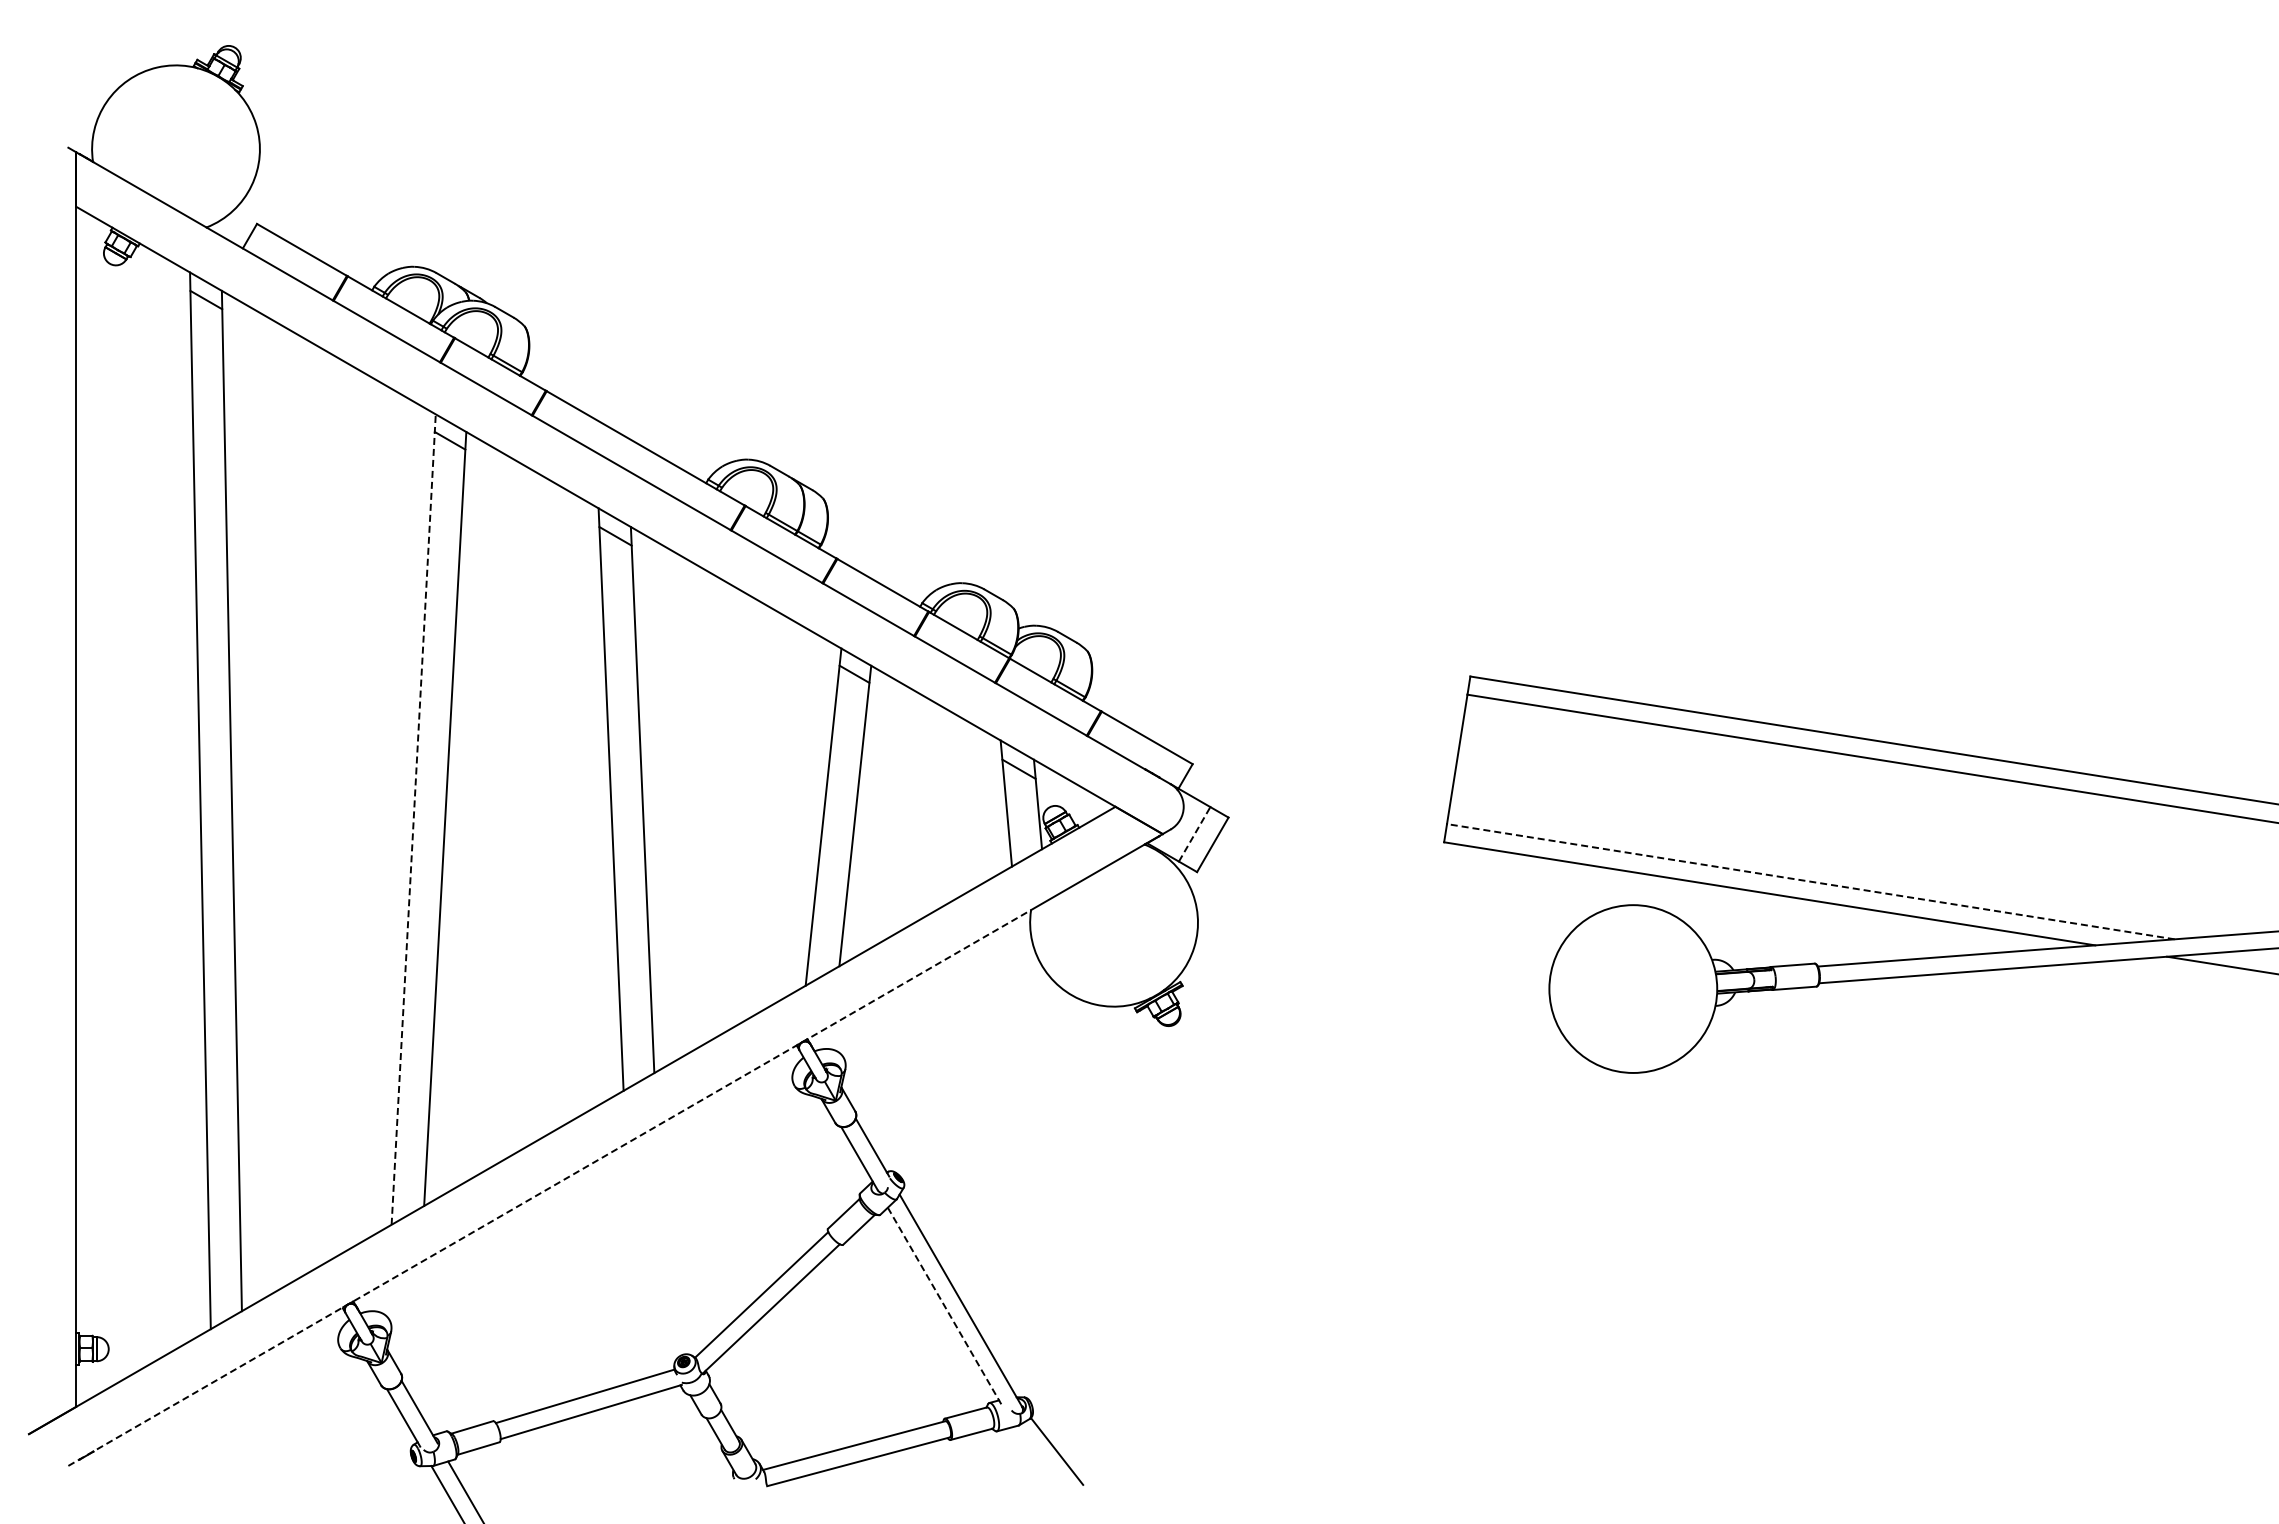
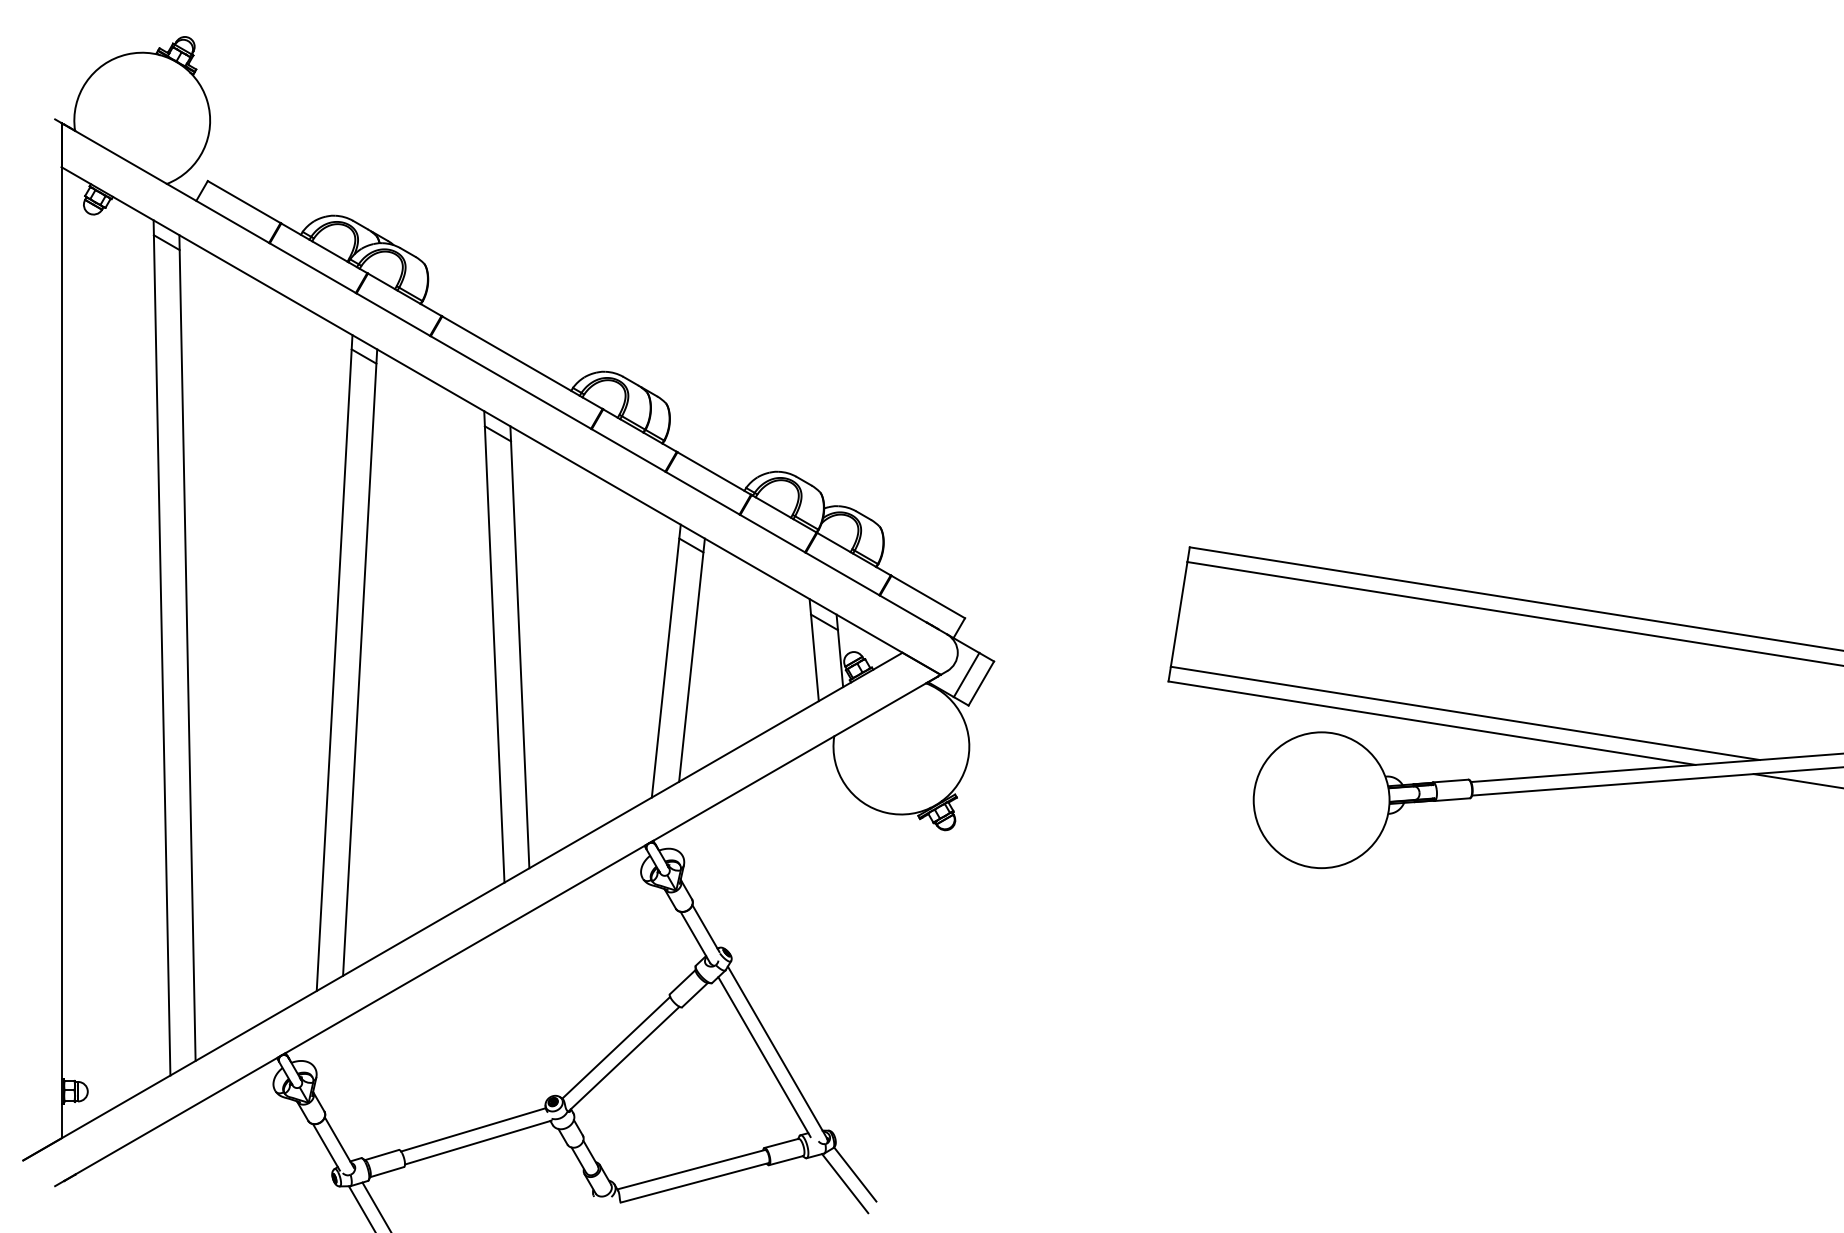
line: (413, 819) -> (334, 663), dashed -> solid
line: (1194, 833) -> (966, 674), dashed -> solid
line: (1810, 881) -> (1465, 713), dashed -> solid
line: (549, 1188) -> (444, 961), dashed -> solid
line: (945, 1306) -> (764, 1057), dashed -> solid
line: (1044, 1462) -> (845, 1183), added

